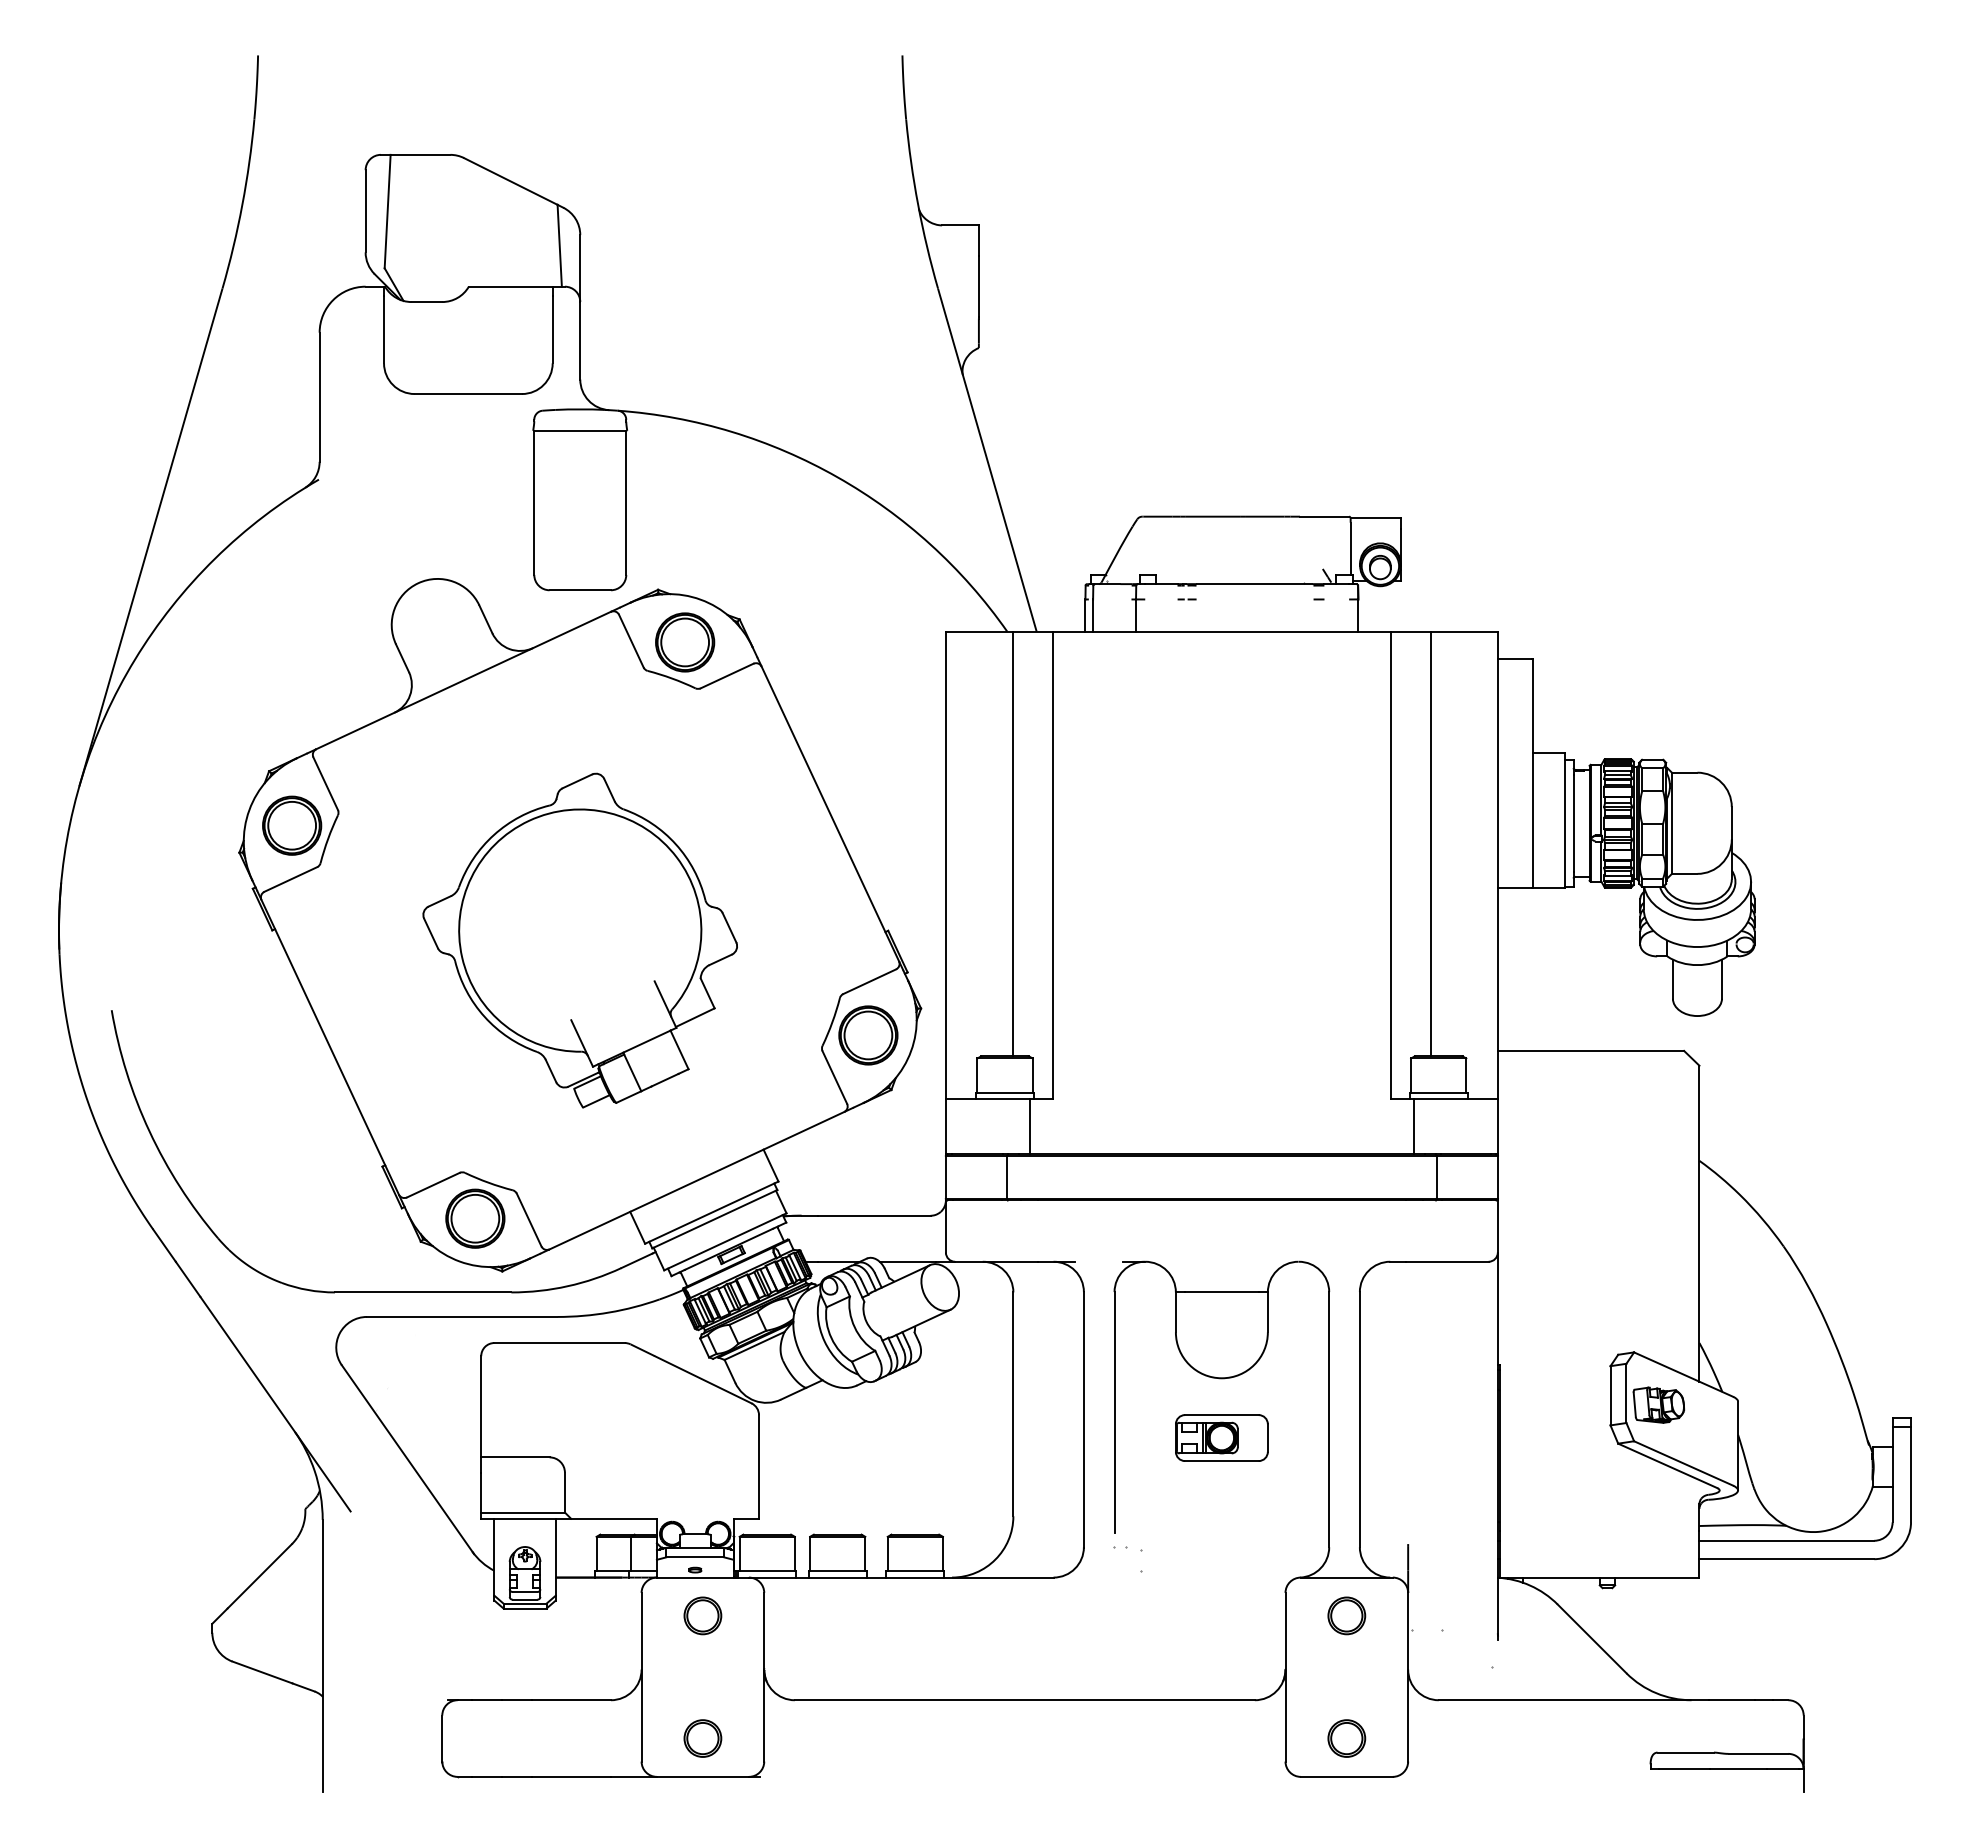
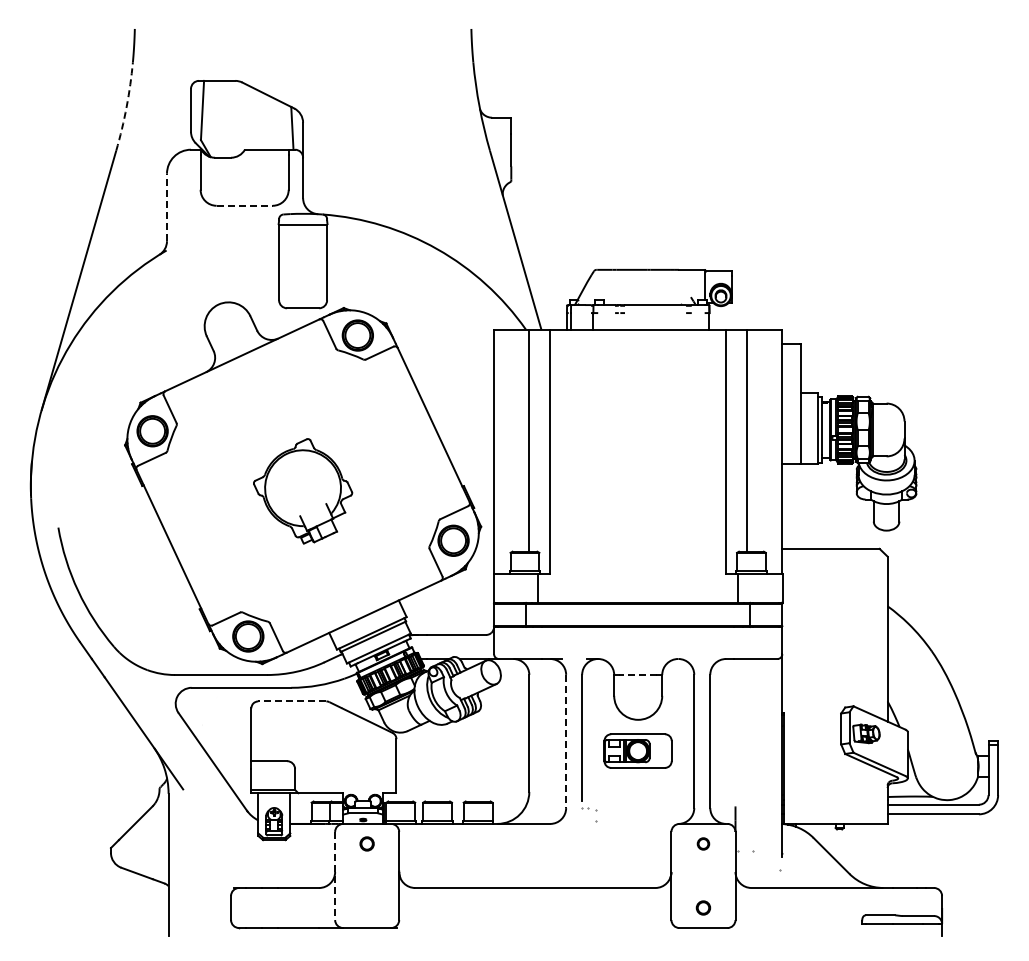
arc: (242, 203) -> (126, 106), solid -> dashed
line: (469, 393) -> (245, 205), solid -> dashed
line: (320, 397) -> (167, 207), solid -> dashed
part: (579, 941) -> (302, 491), size x0.6
line: (1220, 1293) -> (637, 675), solid -> dashed
line: (558, 1343) -> (291, 701), solid -> dashed
line: (1084, 1419) -> (566, 741), solid -> dashed
part: (1222, 1436) -> (638, 750), size x1.4
circle: (701, 1615) -> (366, 843), size x0.7
circle: (1346, 1615) -> (703, 843), size x0.6
line: (642, 1678) -> (335, 876), solid -> dashed
circle: (701, 1737) -> (366, 907), removed
circle: (1346, 1737) -> (703, 907), size x0.7

